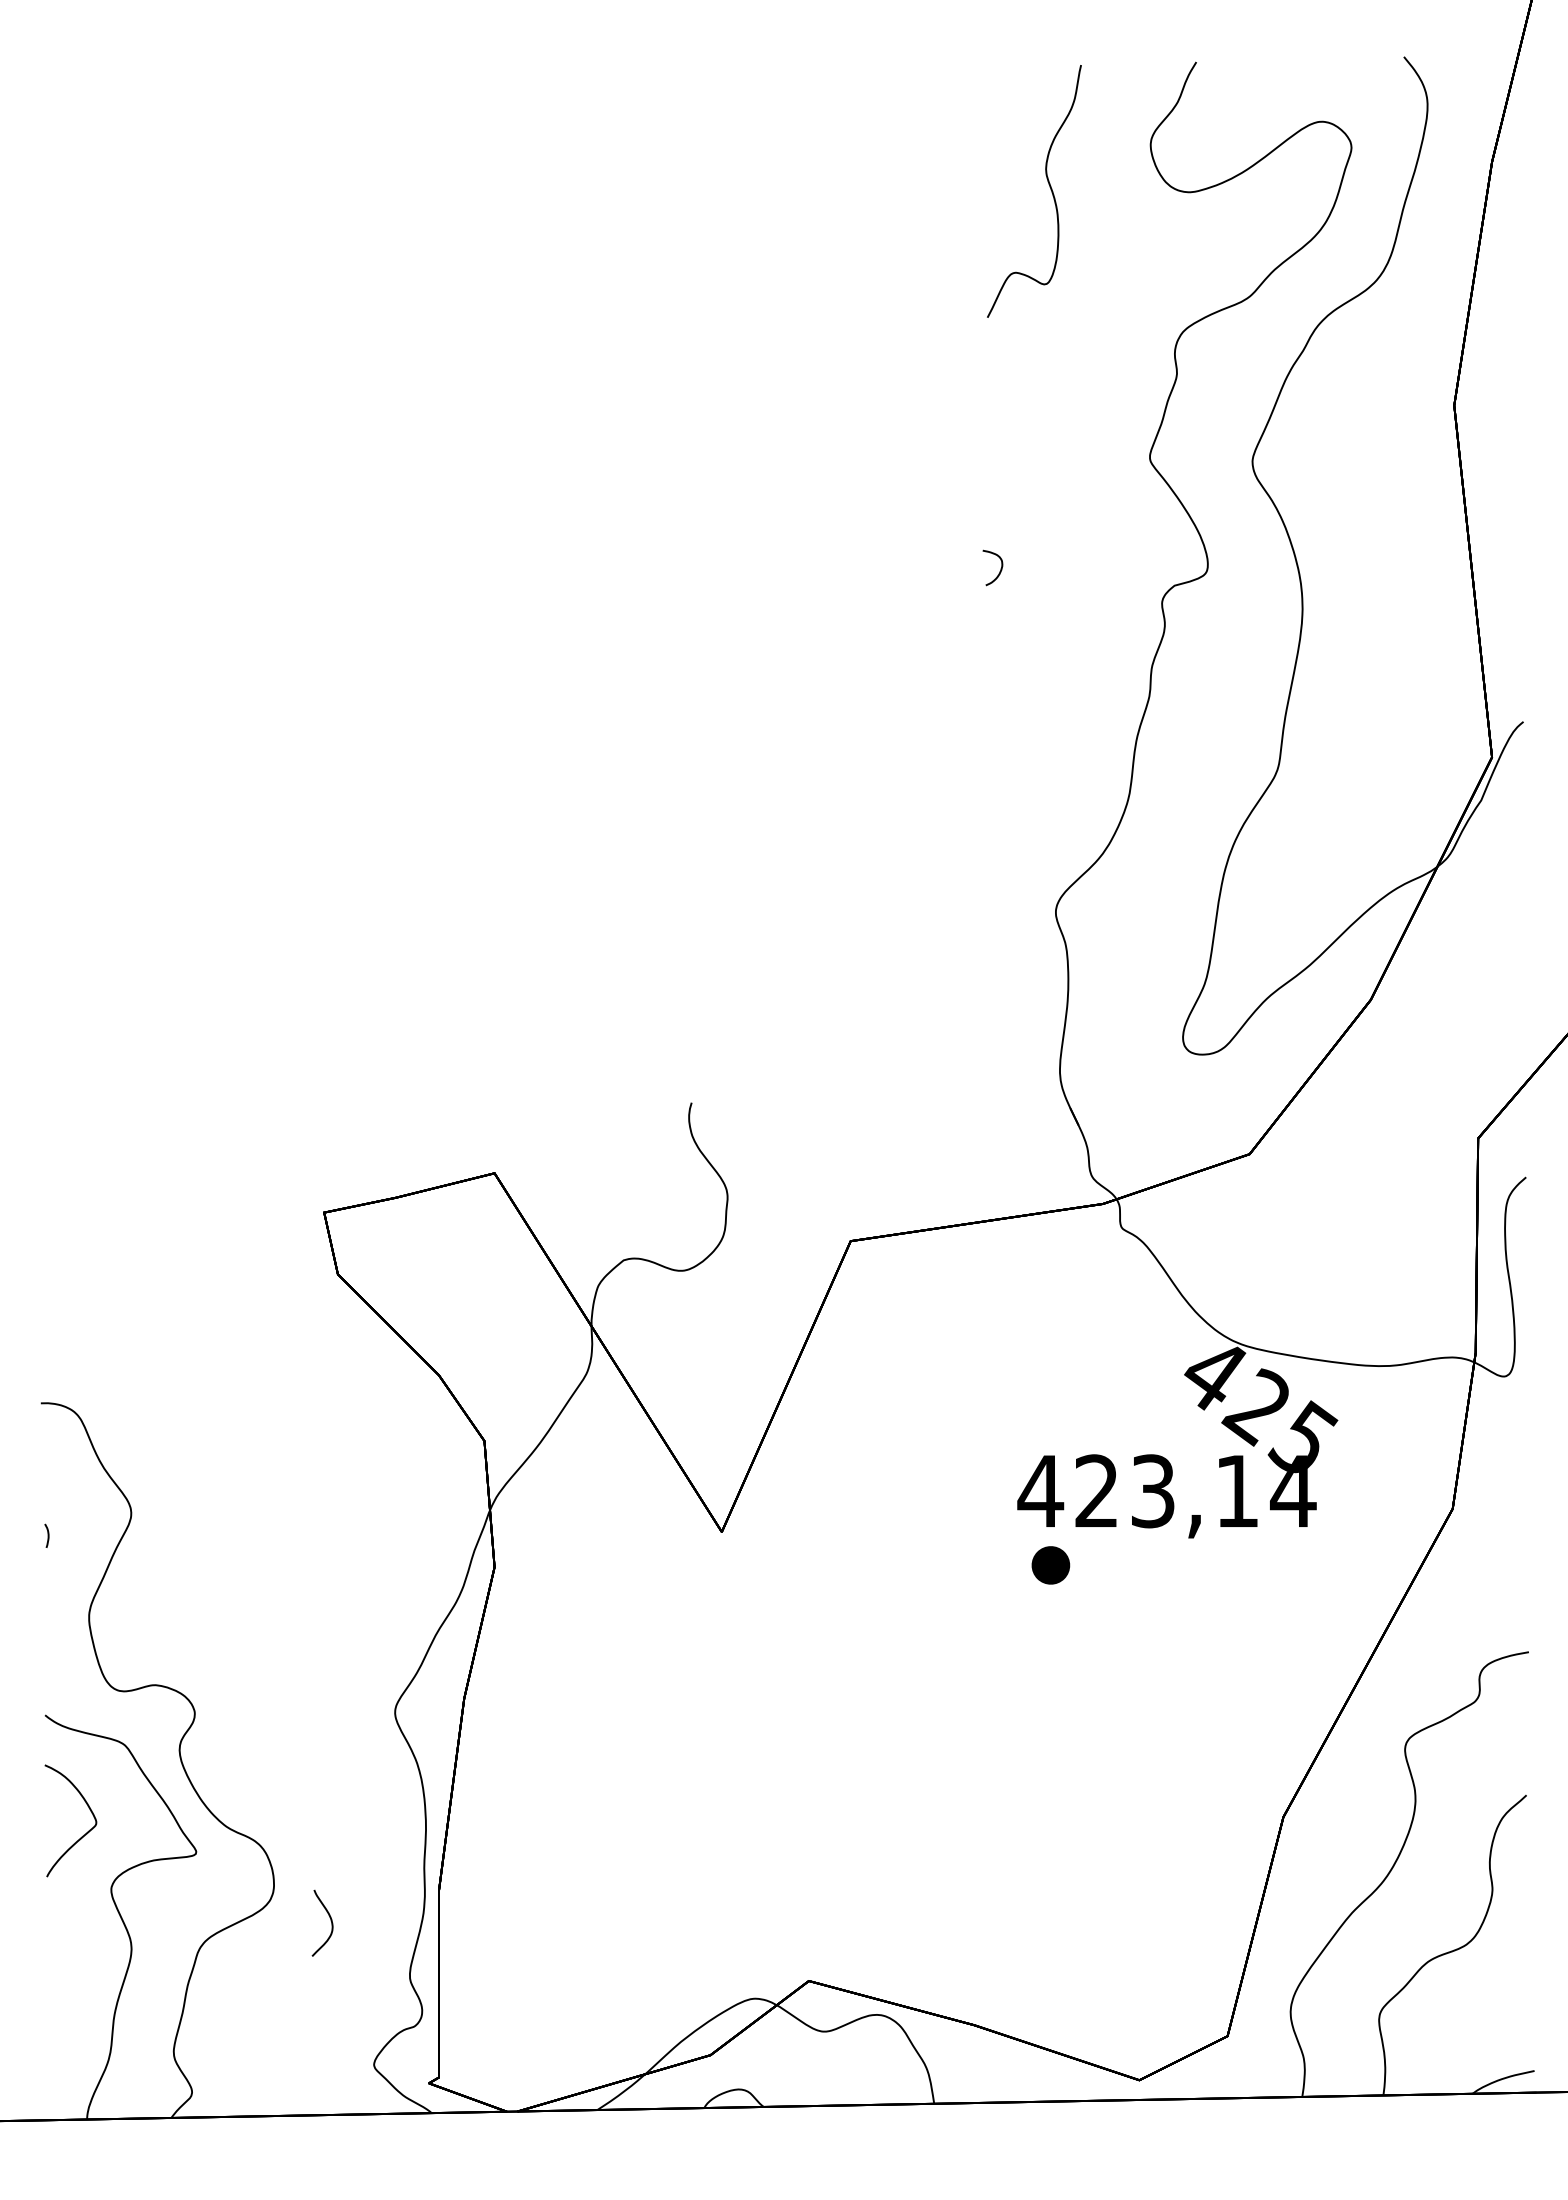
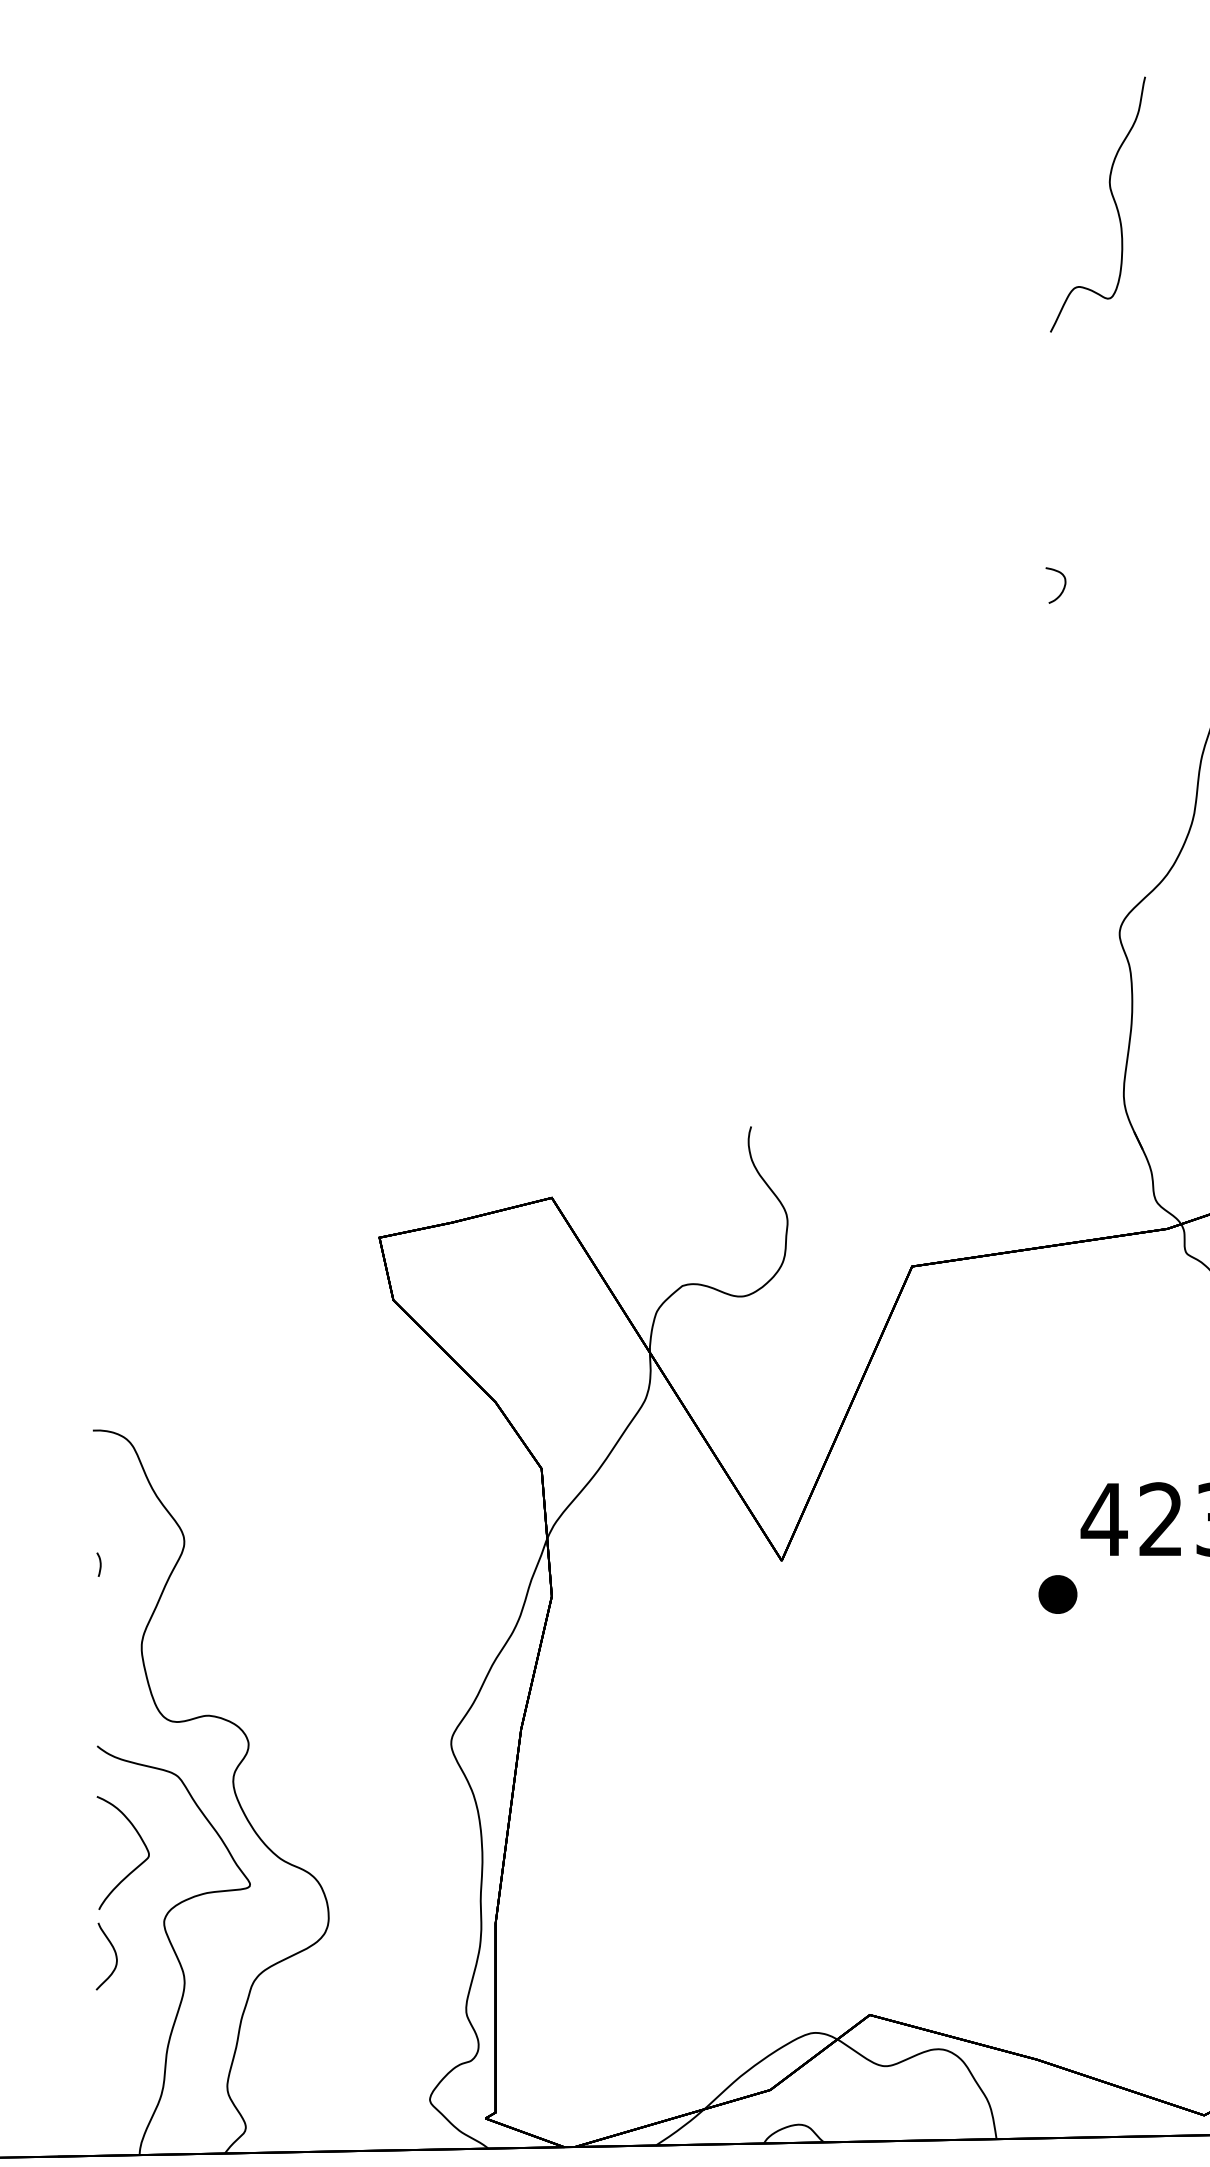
part: (1050, 1565) -> (1057, 1594), moved
curve: (330, 1921) -> (114, 1954), moved

